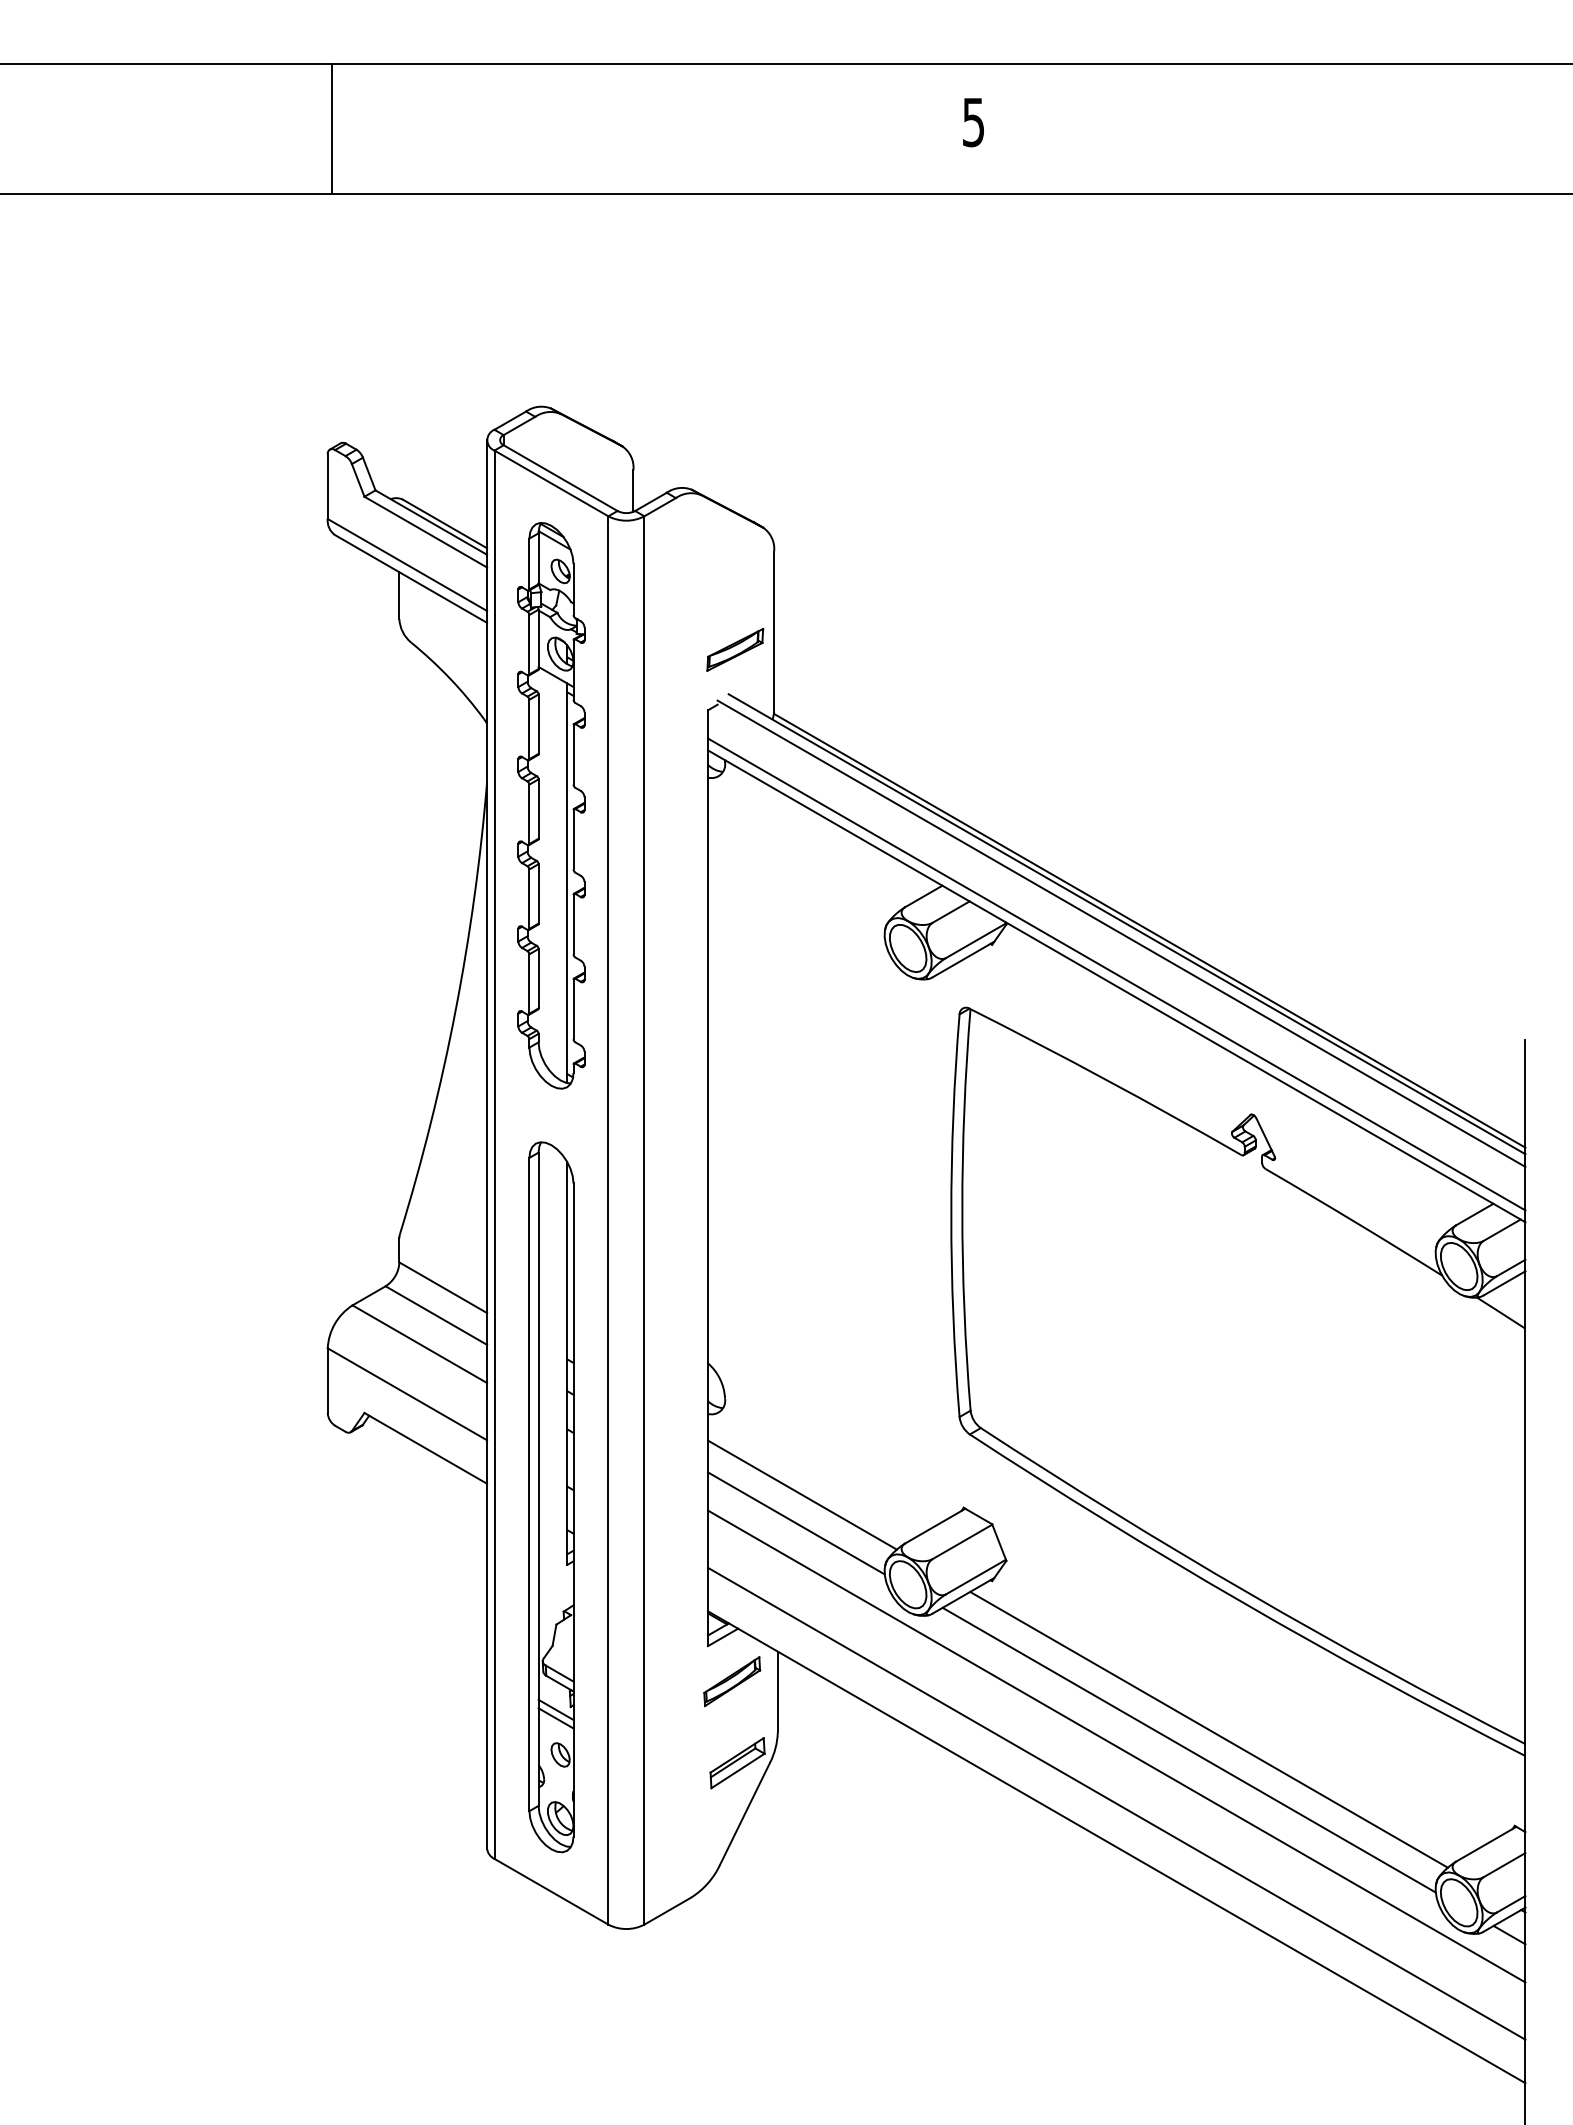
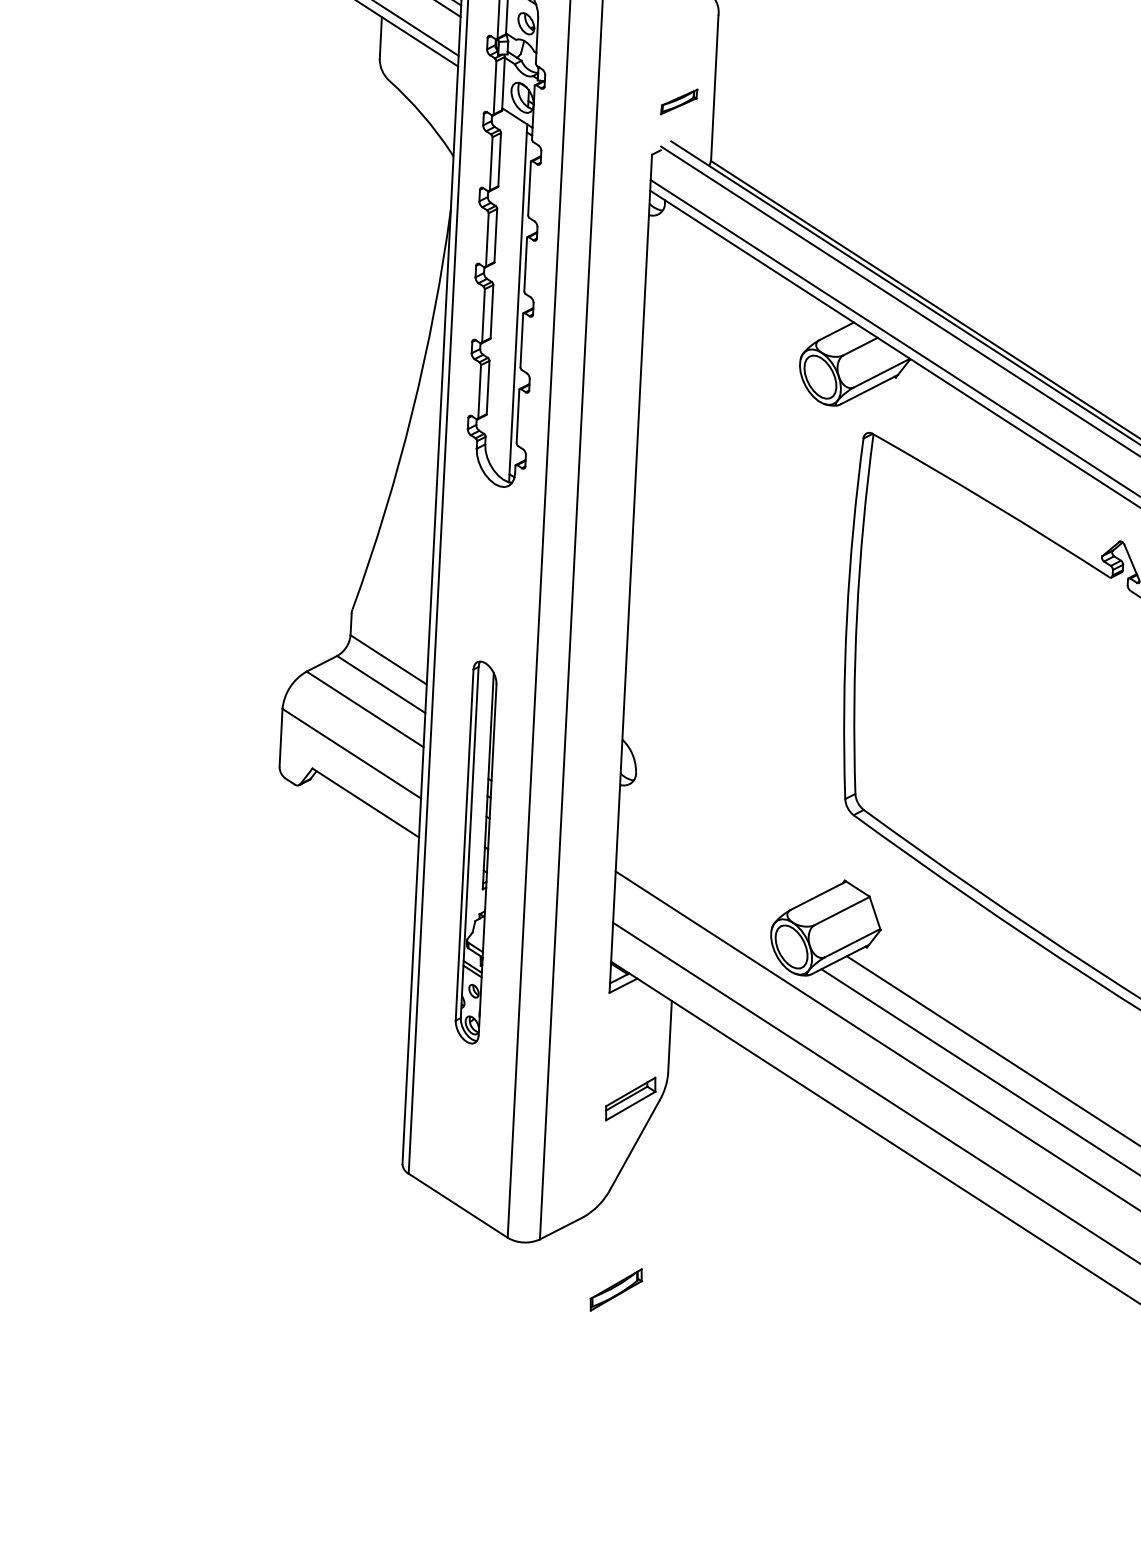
part: (735, 649) -> (679, 101), size x0.7
line: (802, 1494) -> (701, 861), removed
part: (551, 1497) -> (476, 852), size x0.6
line: (796, 1523) -> (694, 887), removed
part: (732, 1681) -> (616, 1289), moved

